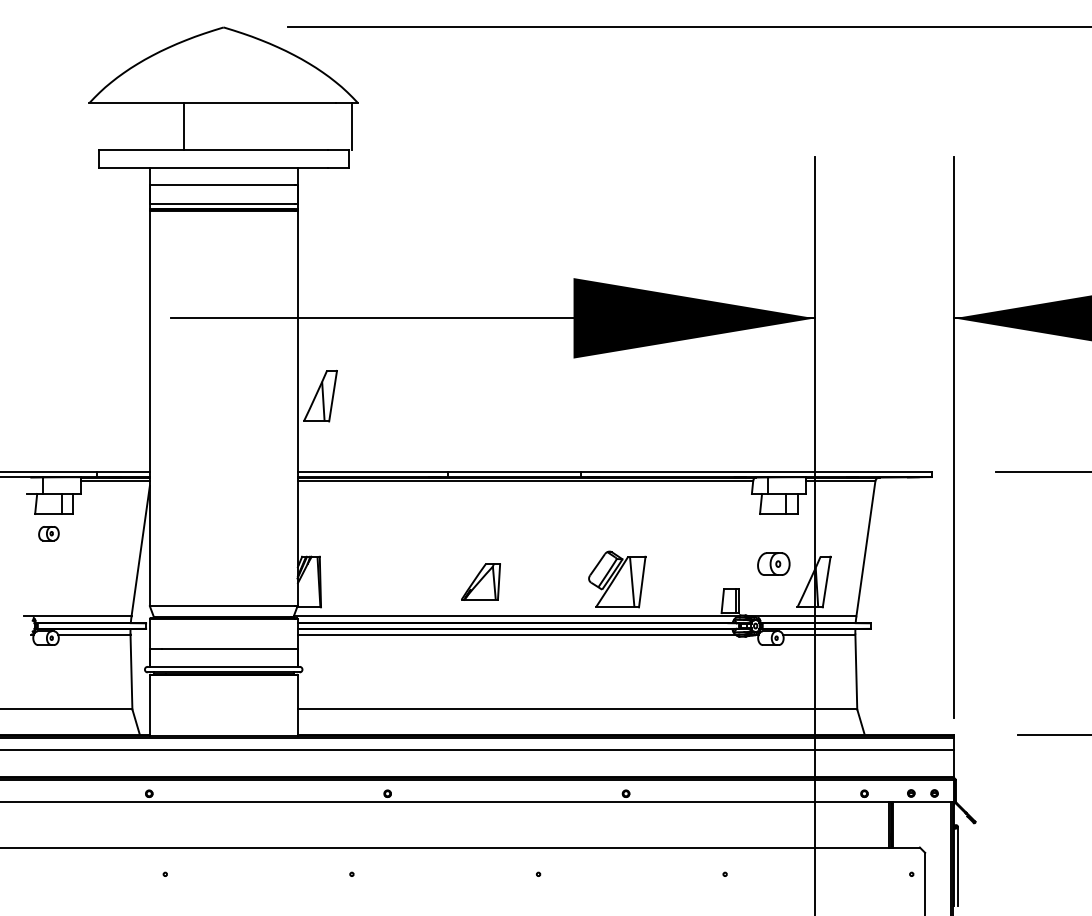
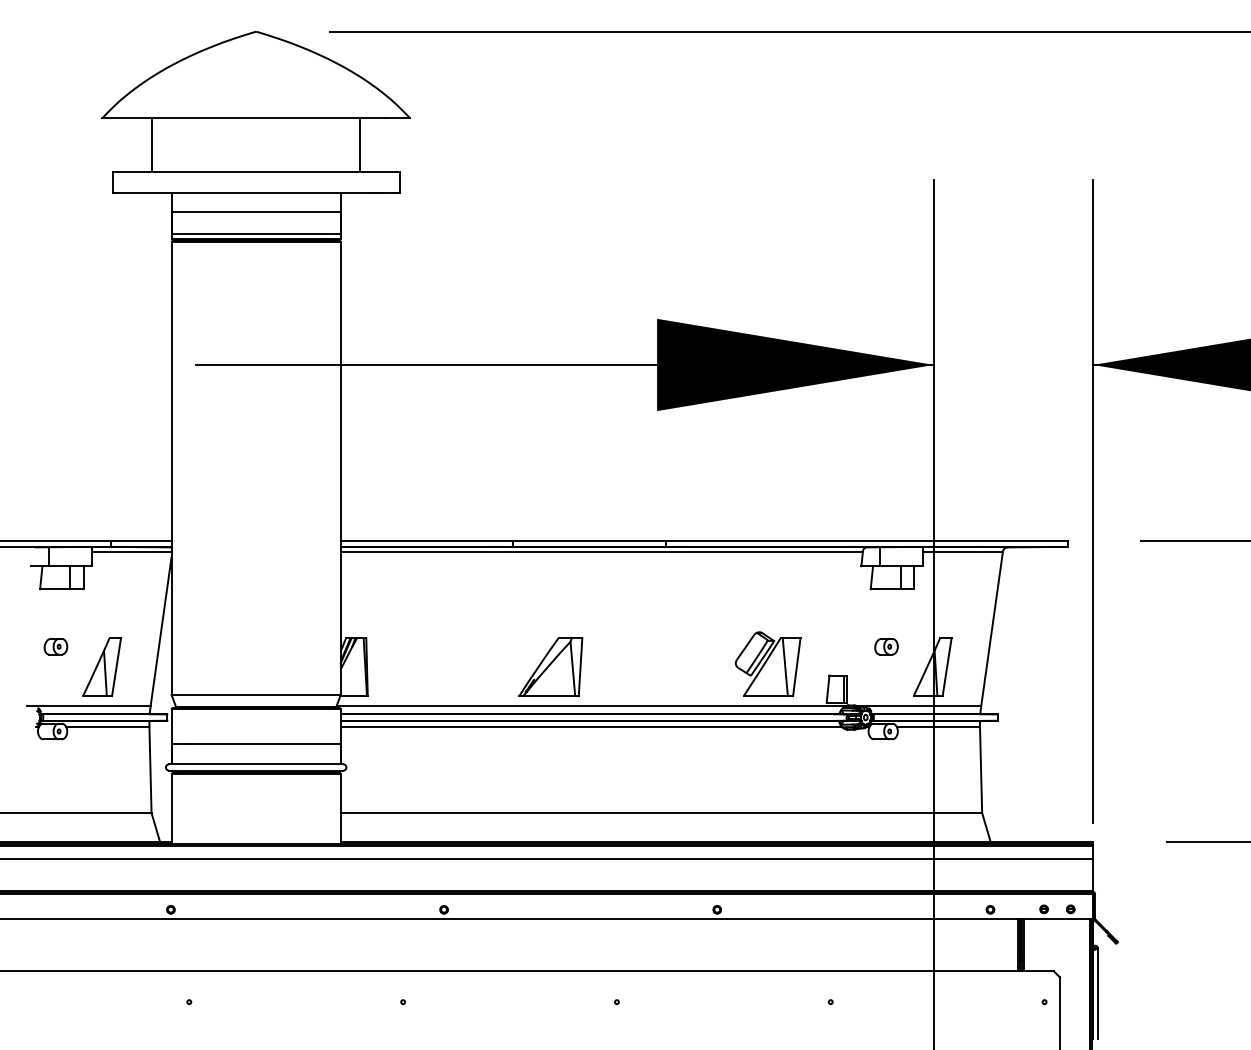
line: (184, 126) -> (152, 145), moved
line: (352, 126) -> (360, 145), moved
part: (319, 395) -> (101, 666), moved
part: (48, 533) -> (55, 646), moved
part: (773, 564) -> (886, 646), size x0.62
part: (617, 578) -> (768, 663), moved
part: (480, 582) -> (550, 667), size x1.43

